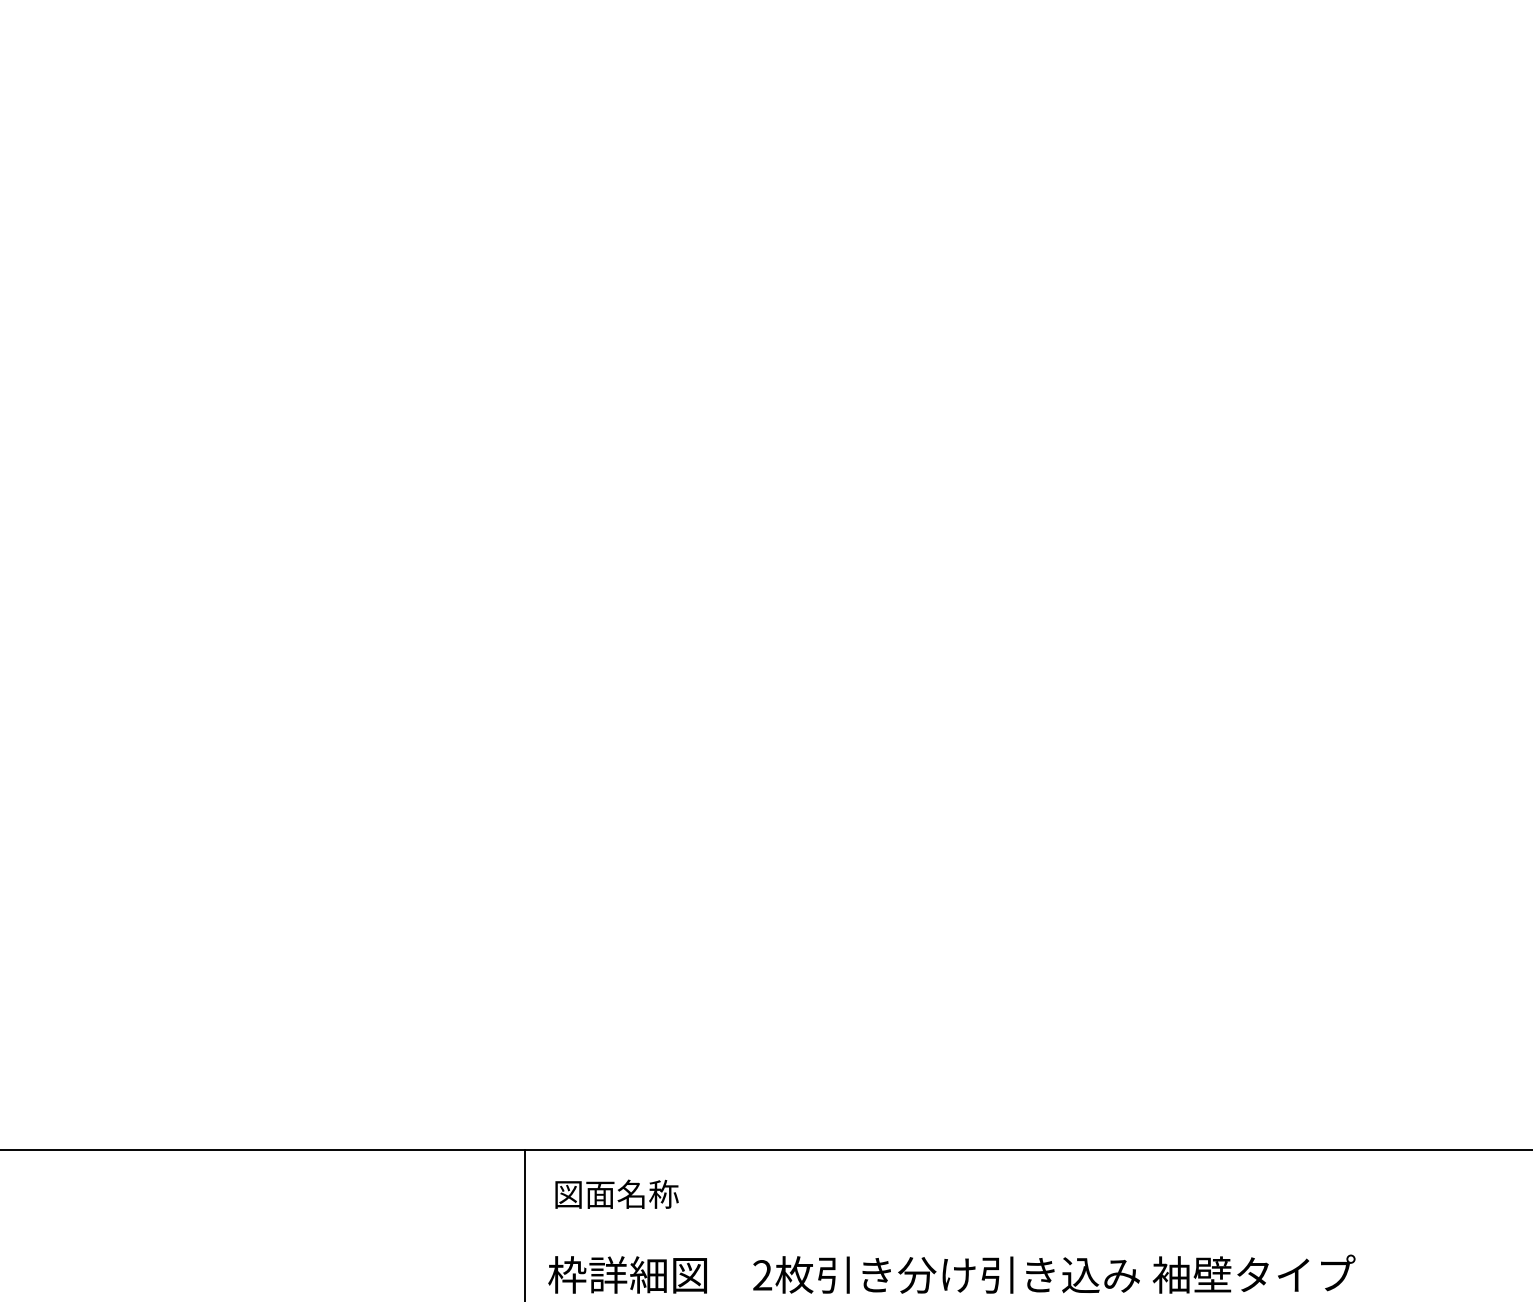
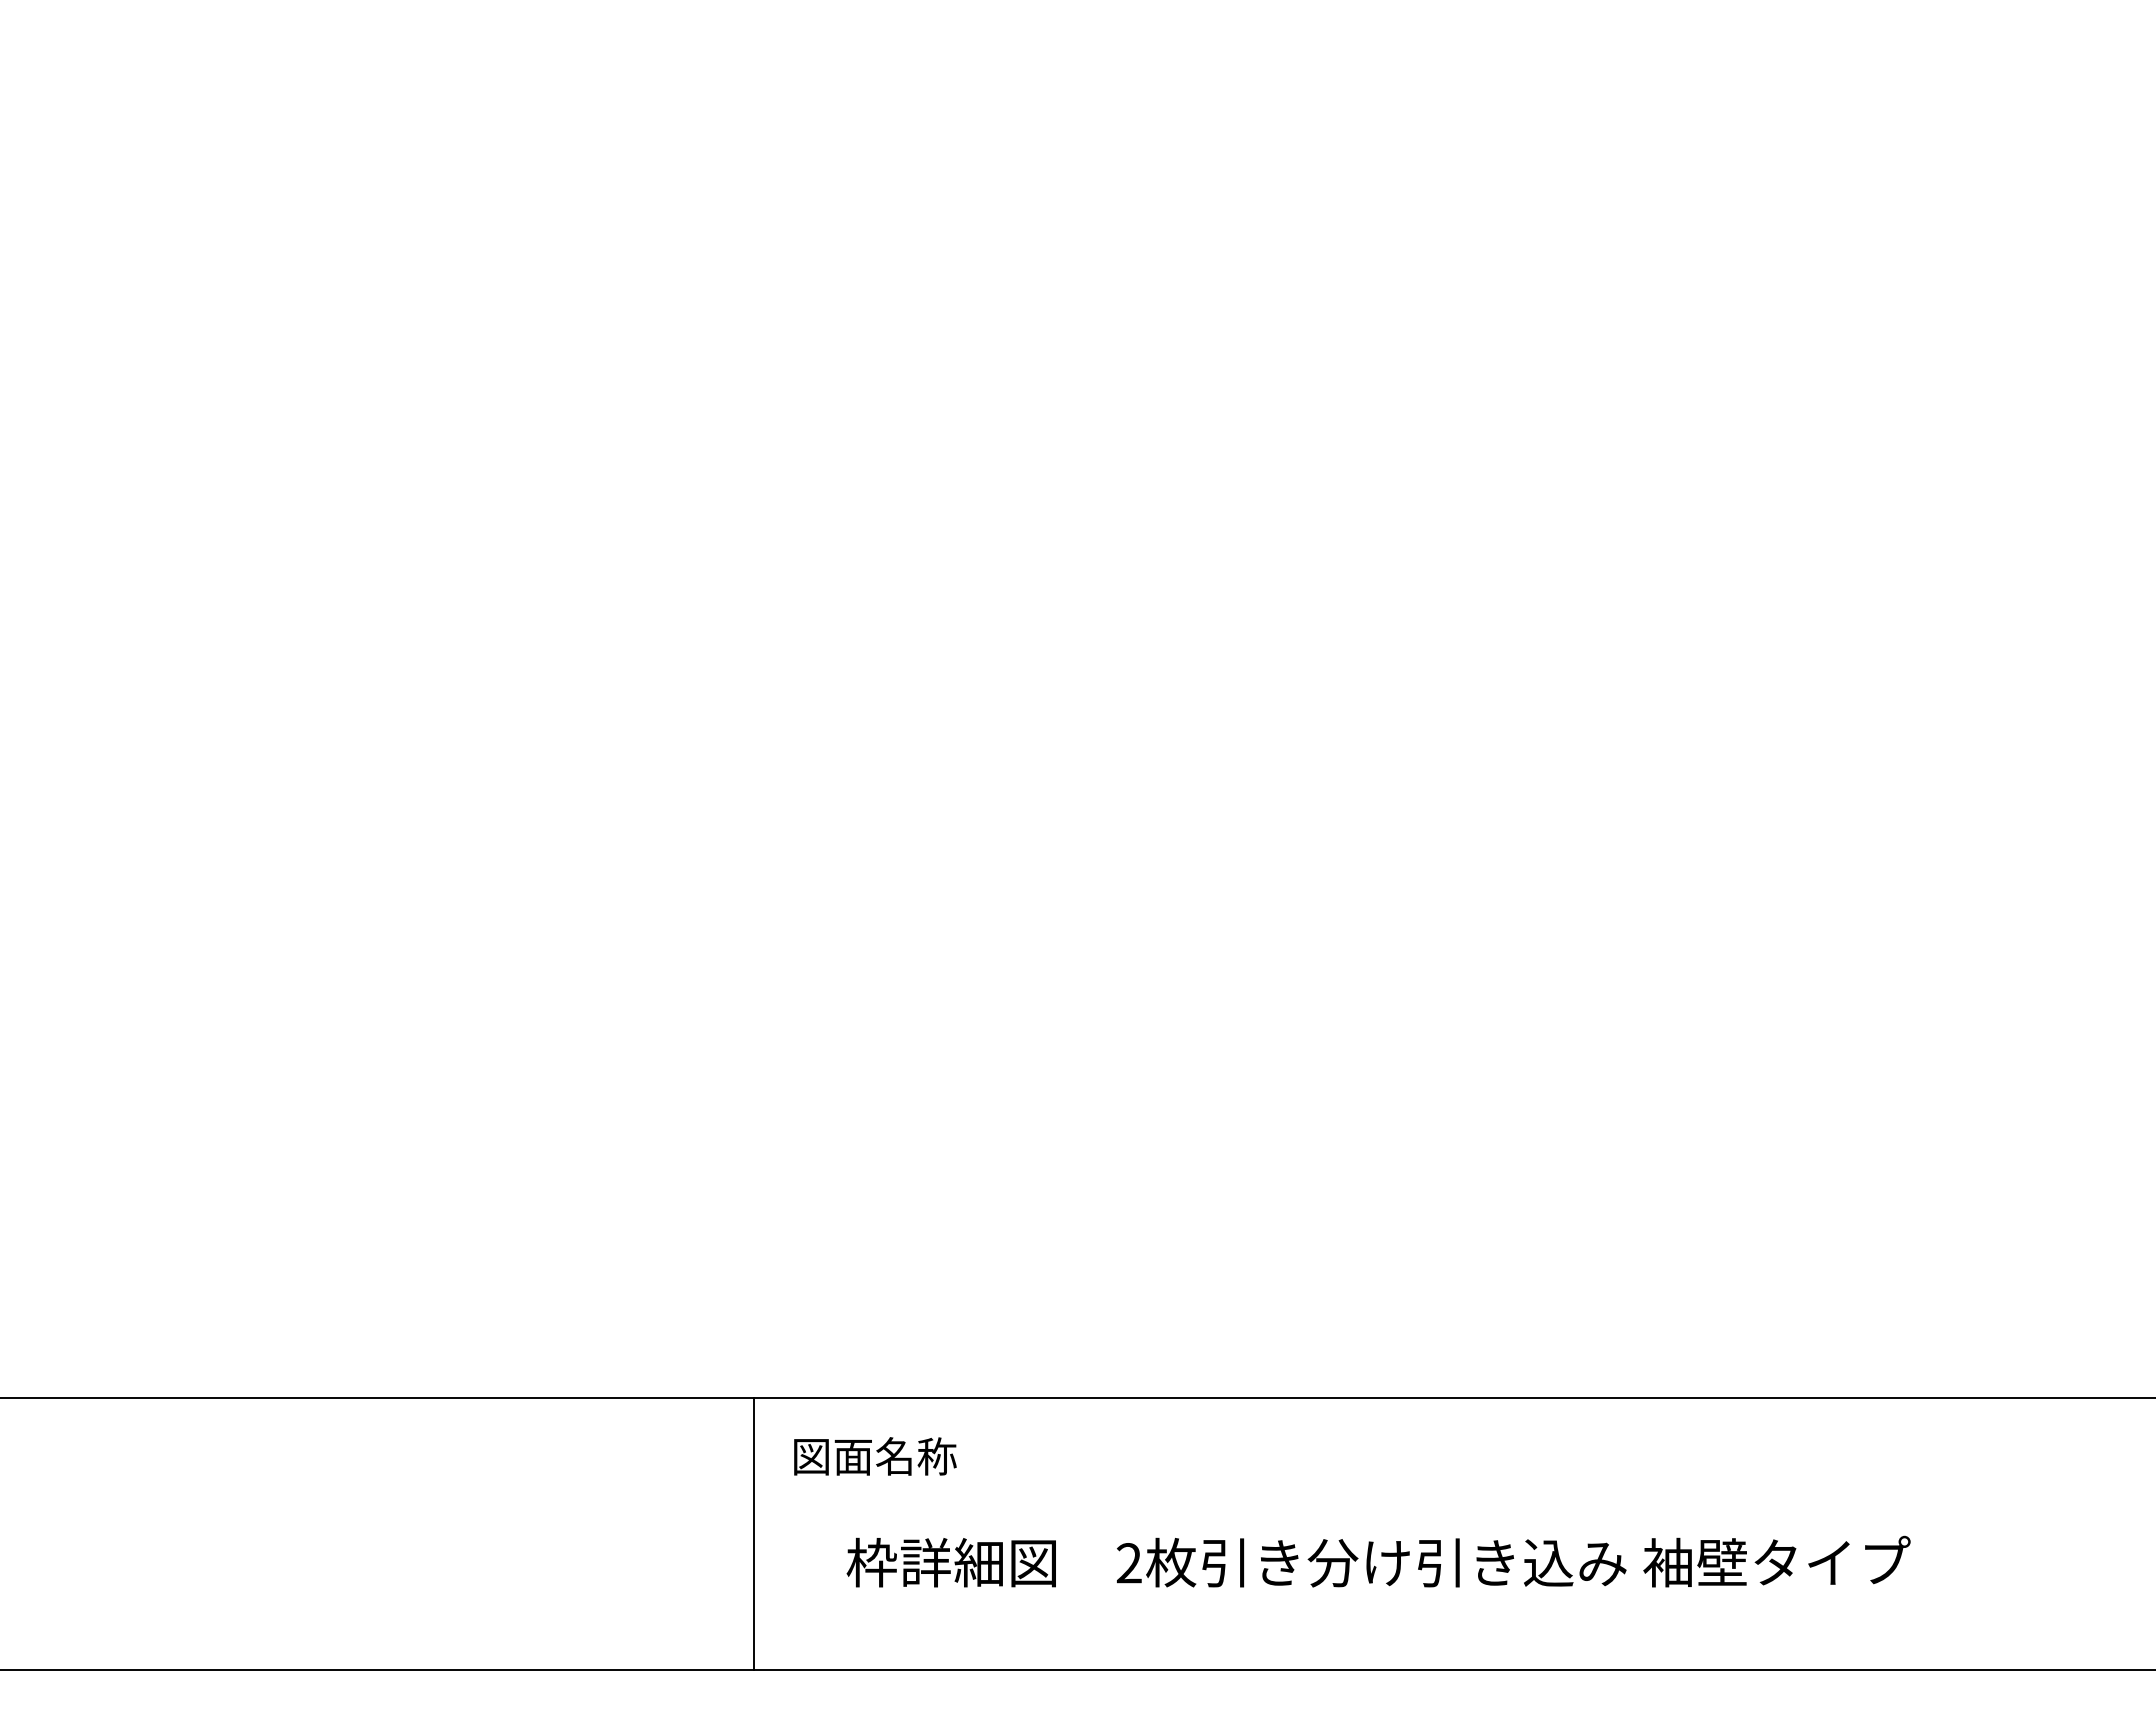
text: (951, 1274) -> (1378, 1561), moved

